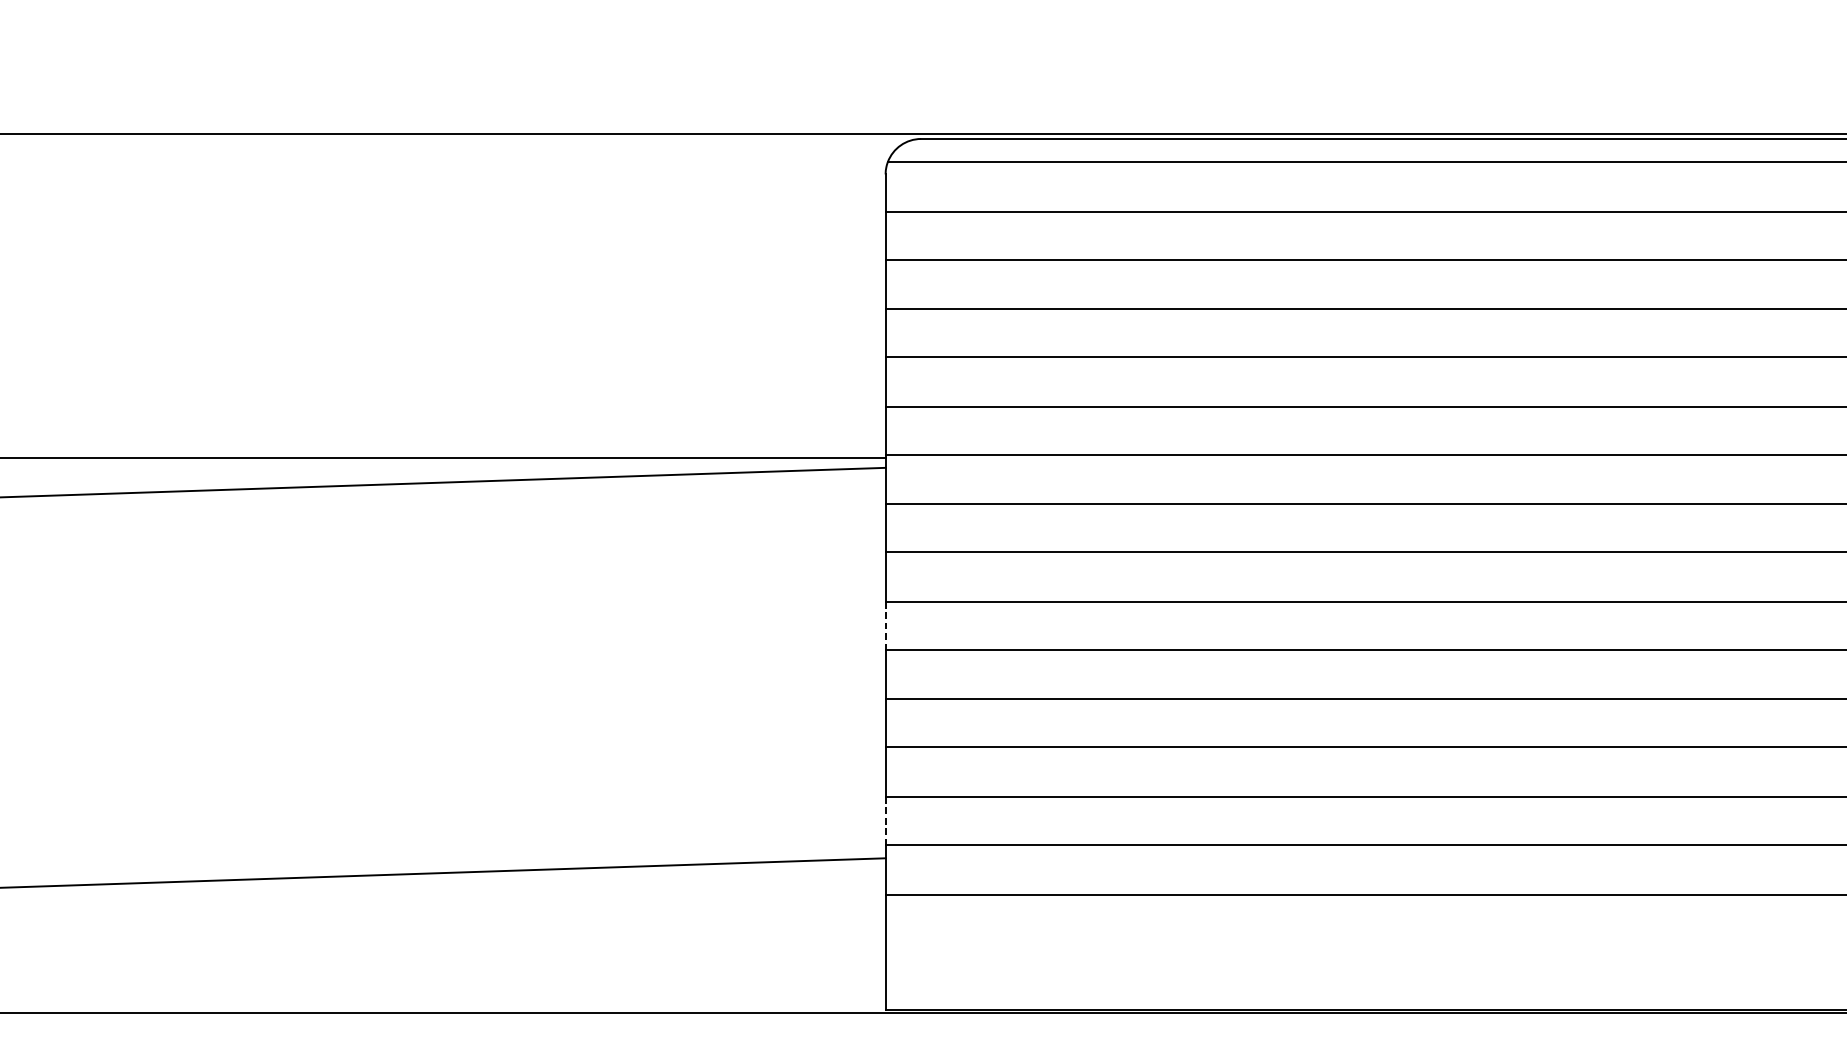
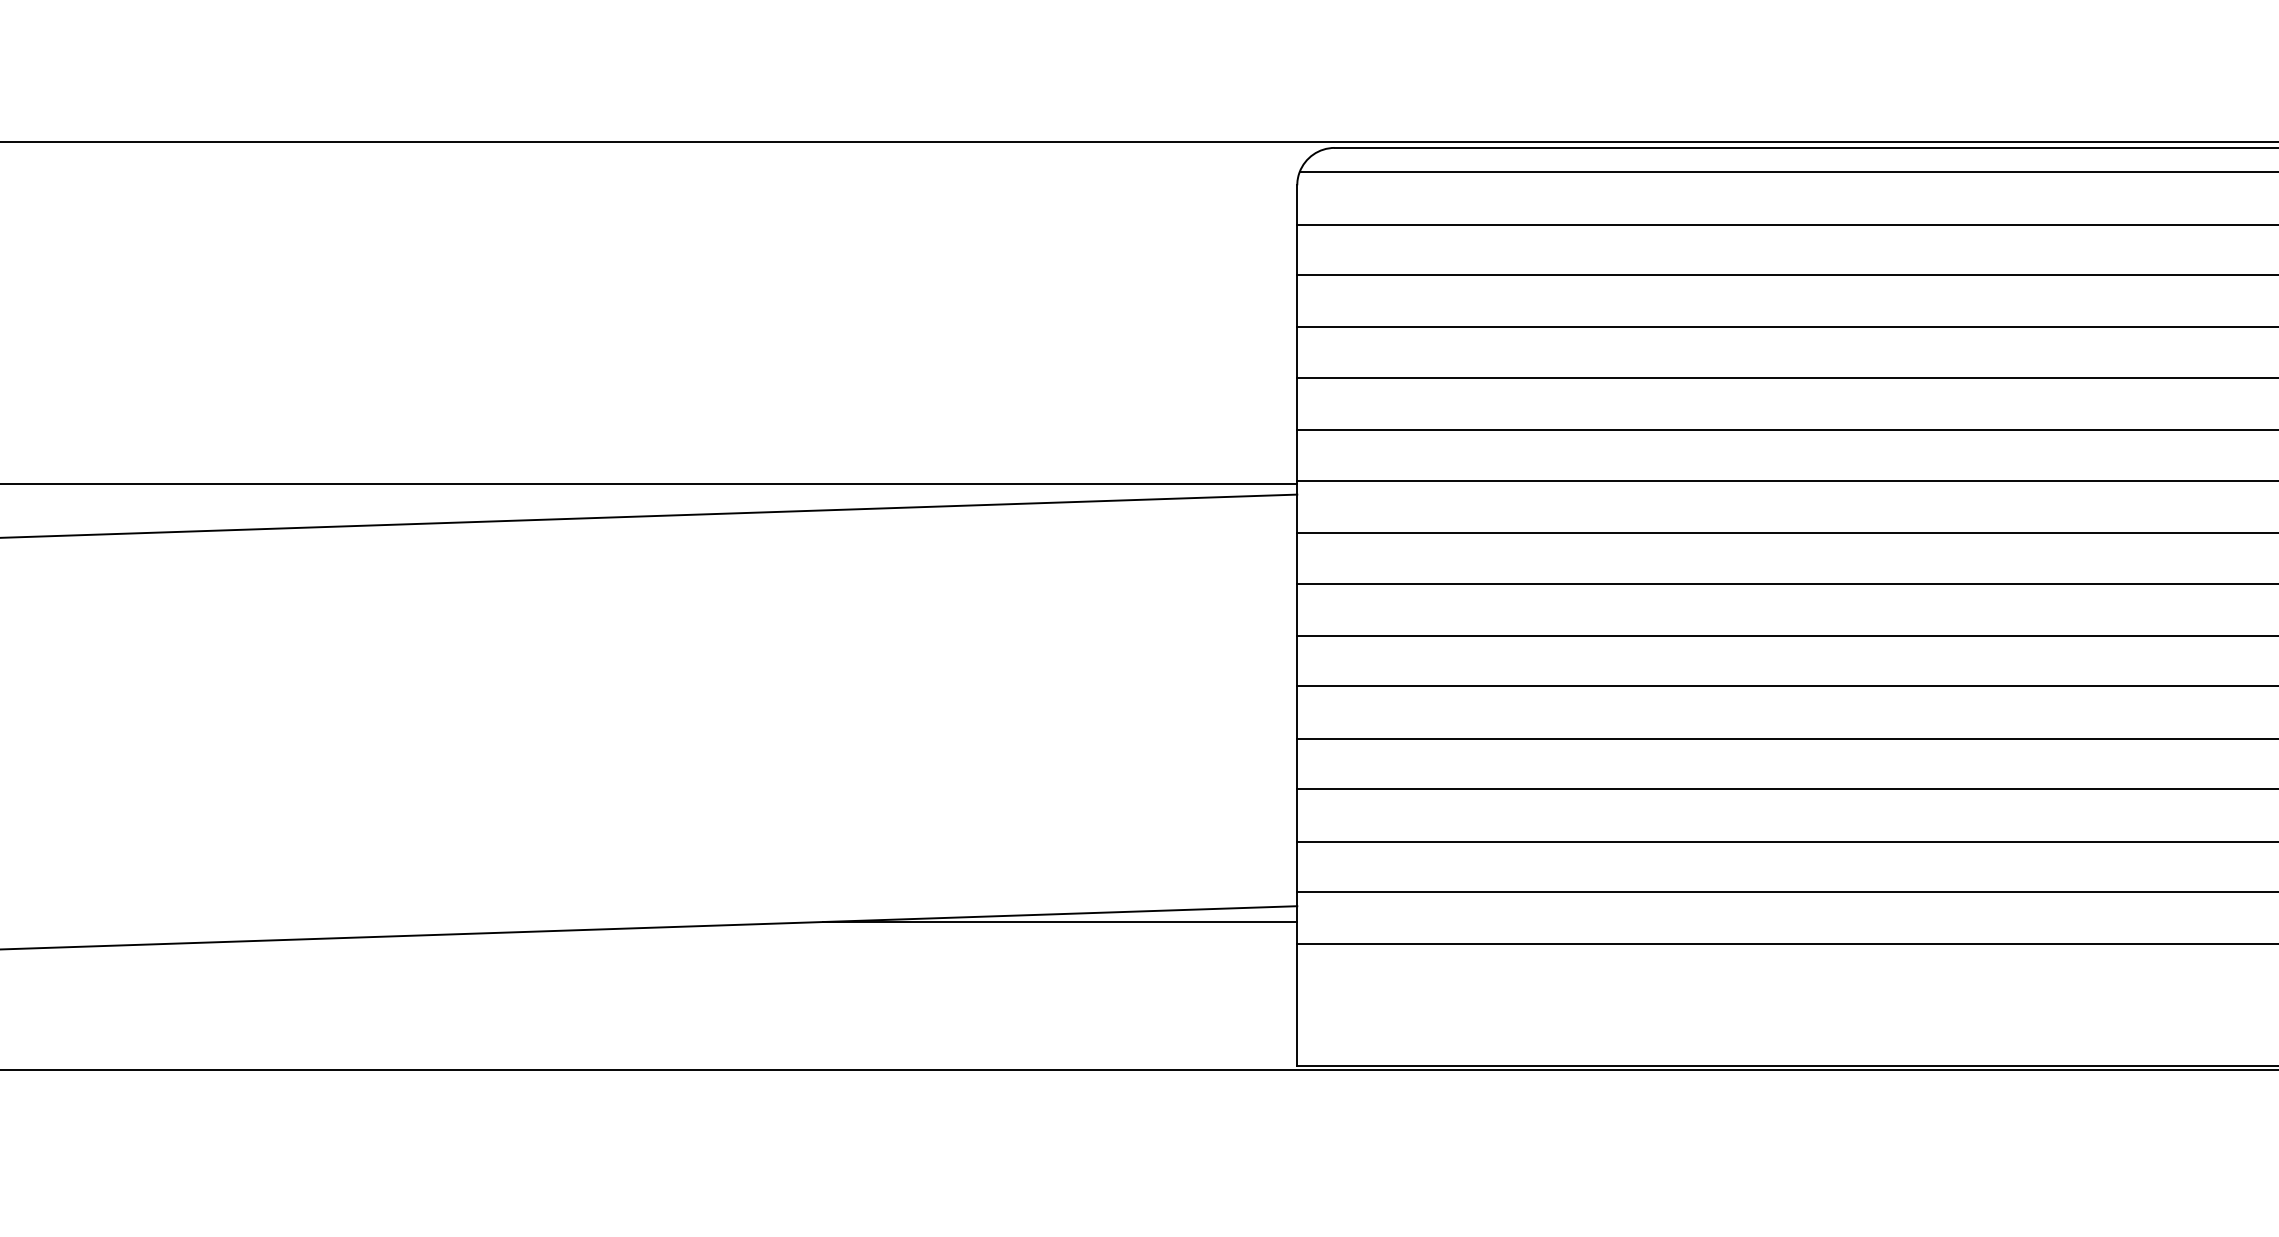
line: (885, 626) -> (1297, 661), dashed -> solid
line: (885, 821) -> (1297, 867), dashed -> solid
line: (660, 873) -> (1059, 922), added

